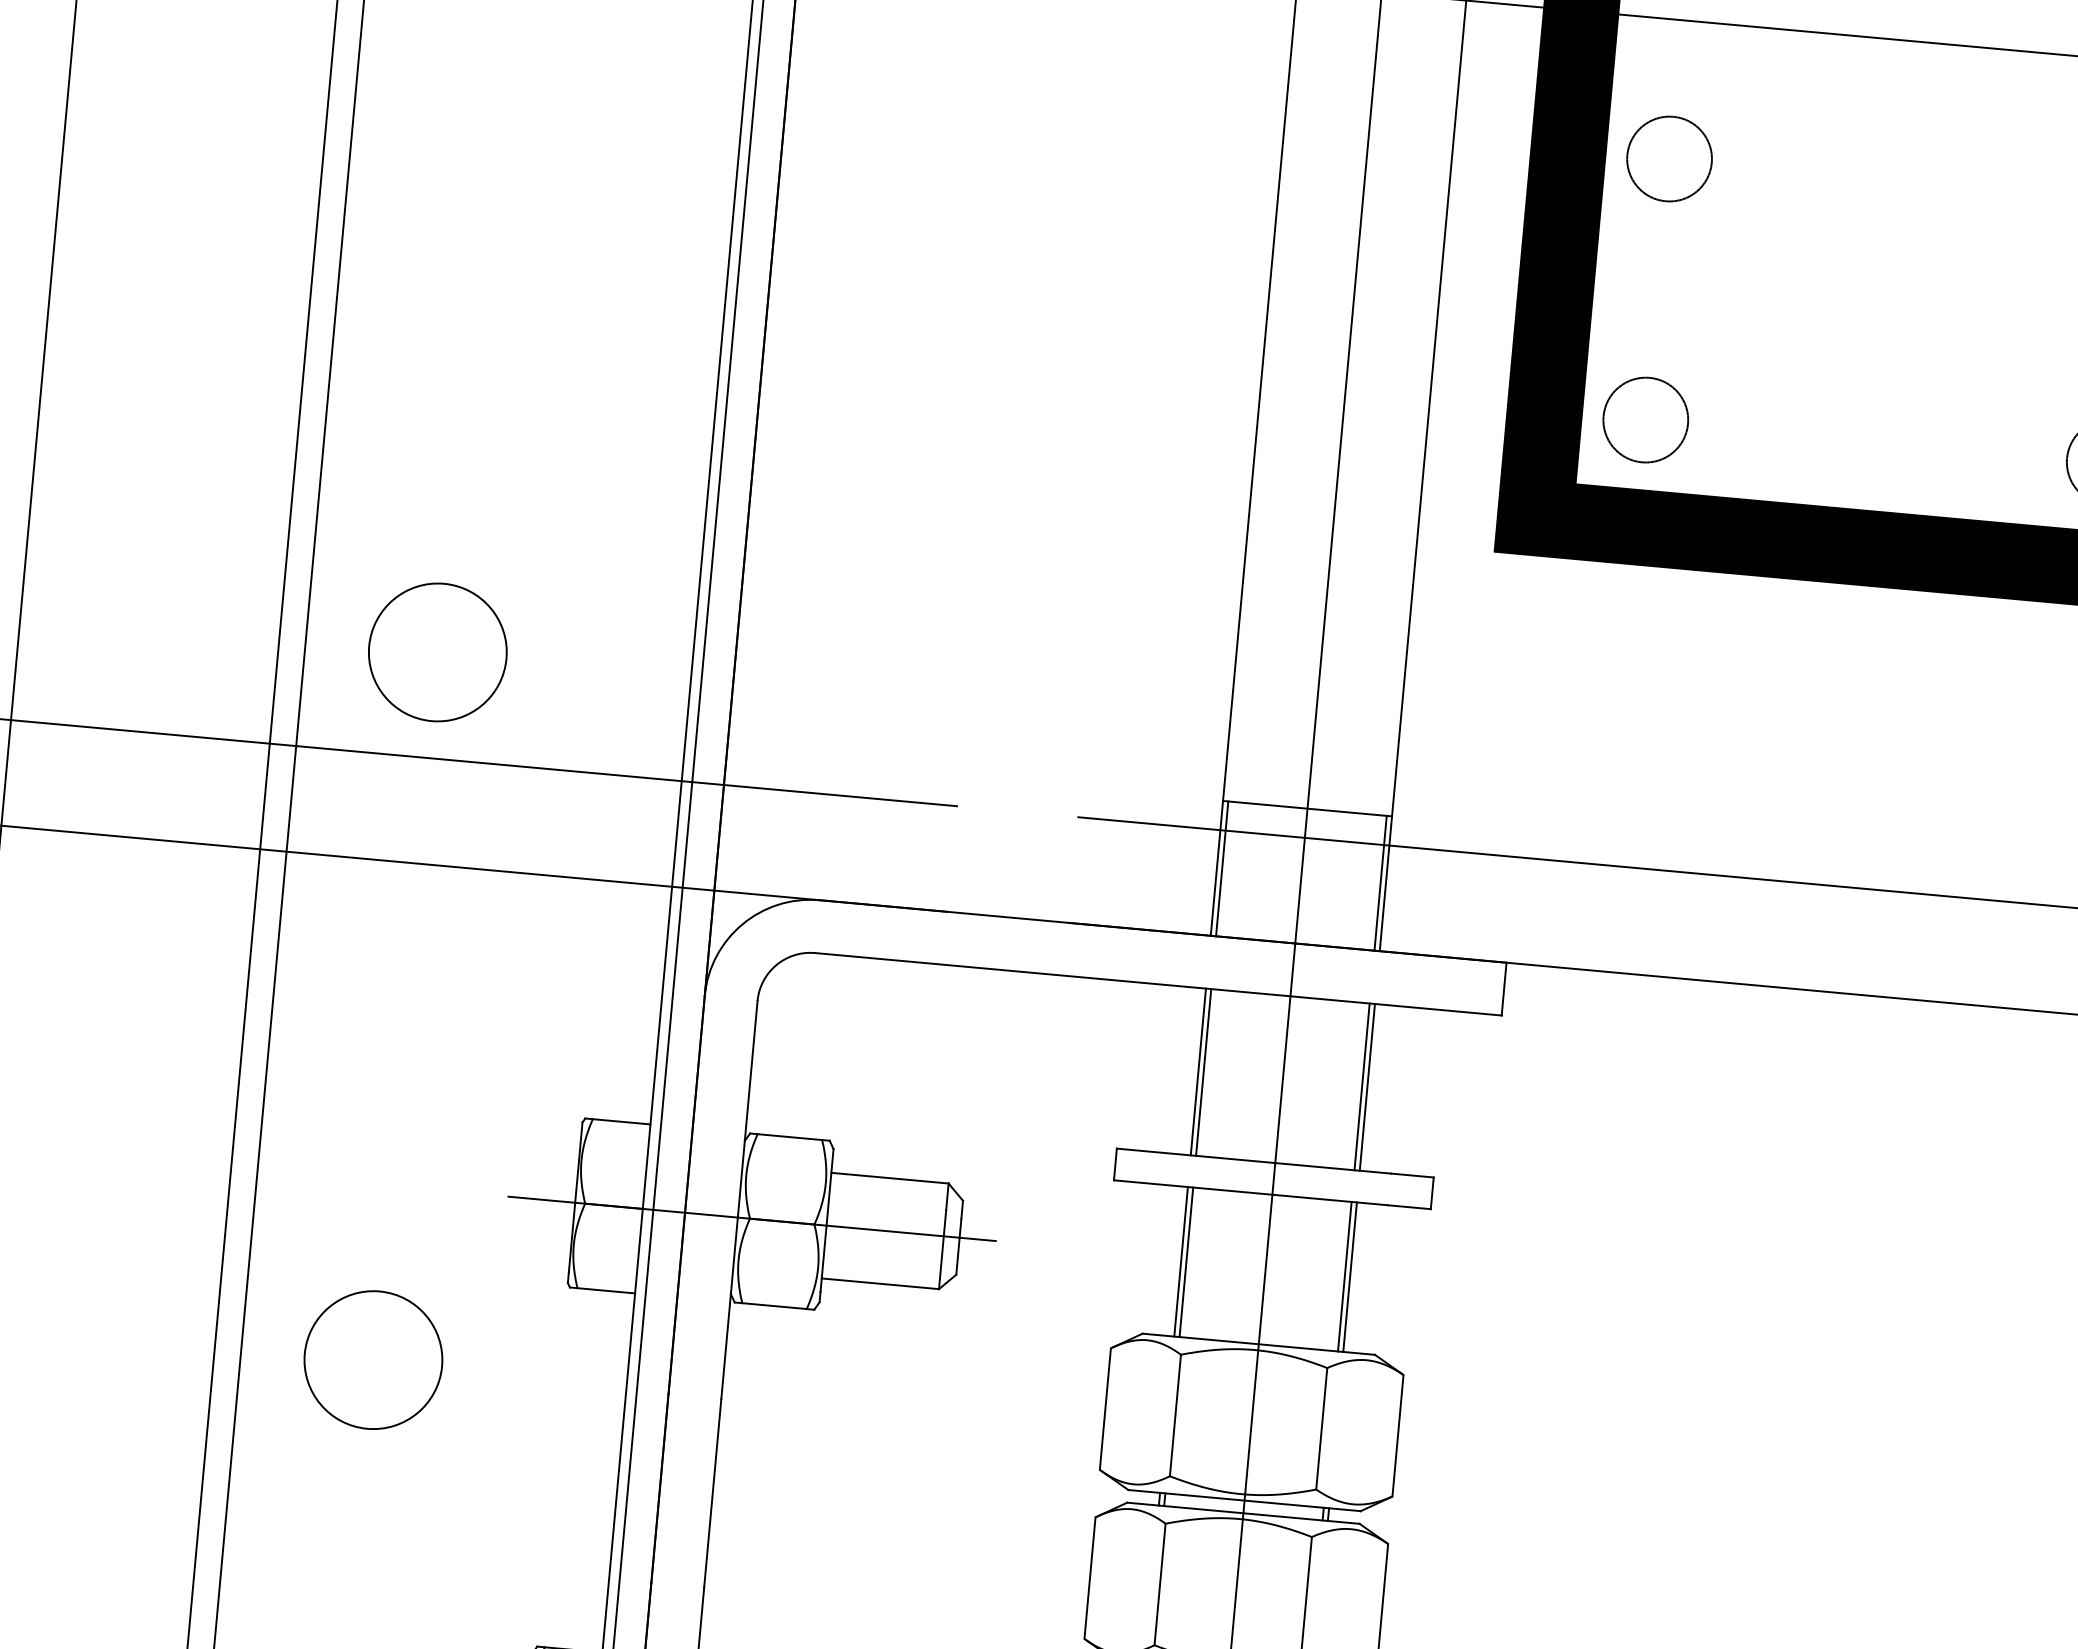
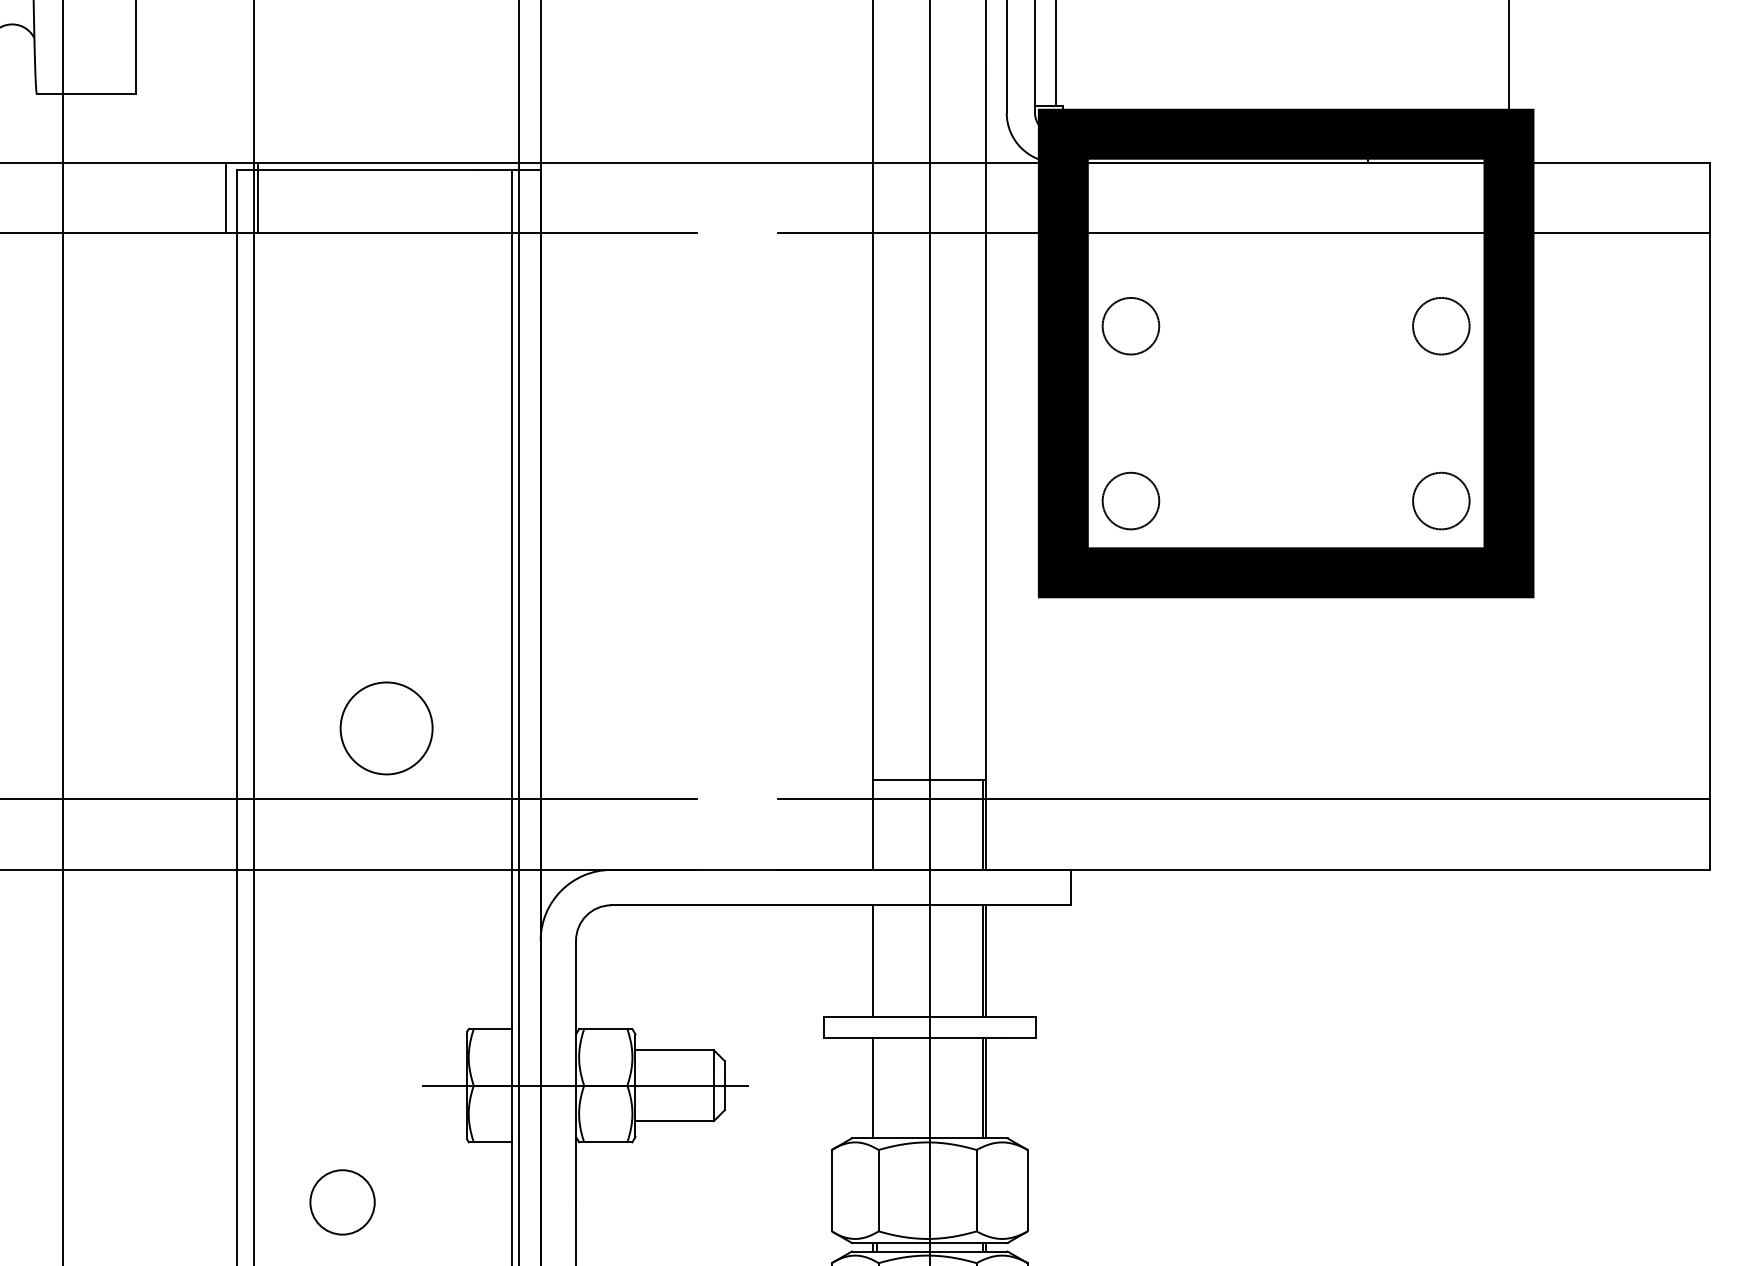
circle: (437, 652) -> (386, 728), moved
line: (1221, 868) -> (876, 824), removed
line: (1203, 1071) -> (876, 960), removed
line: (1186, 1262) -> (876, 1088), removed
circle: (373, 1360) -> (342, 1202), size x0.7

